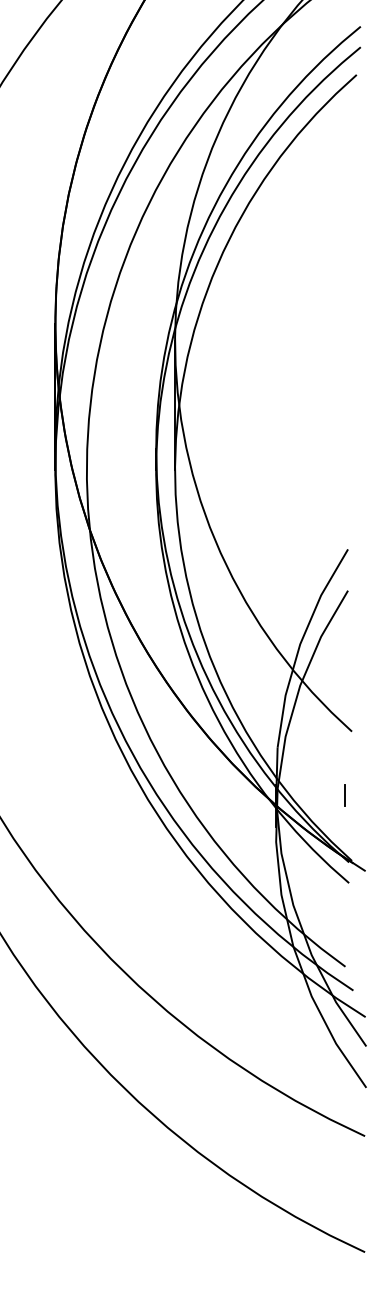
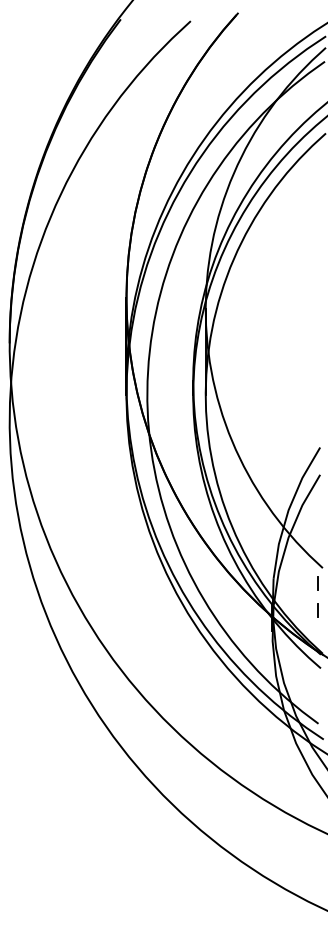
line: (343, 754) -> (317, 583), added

